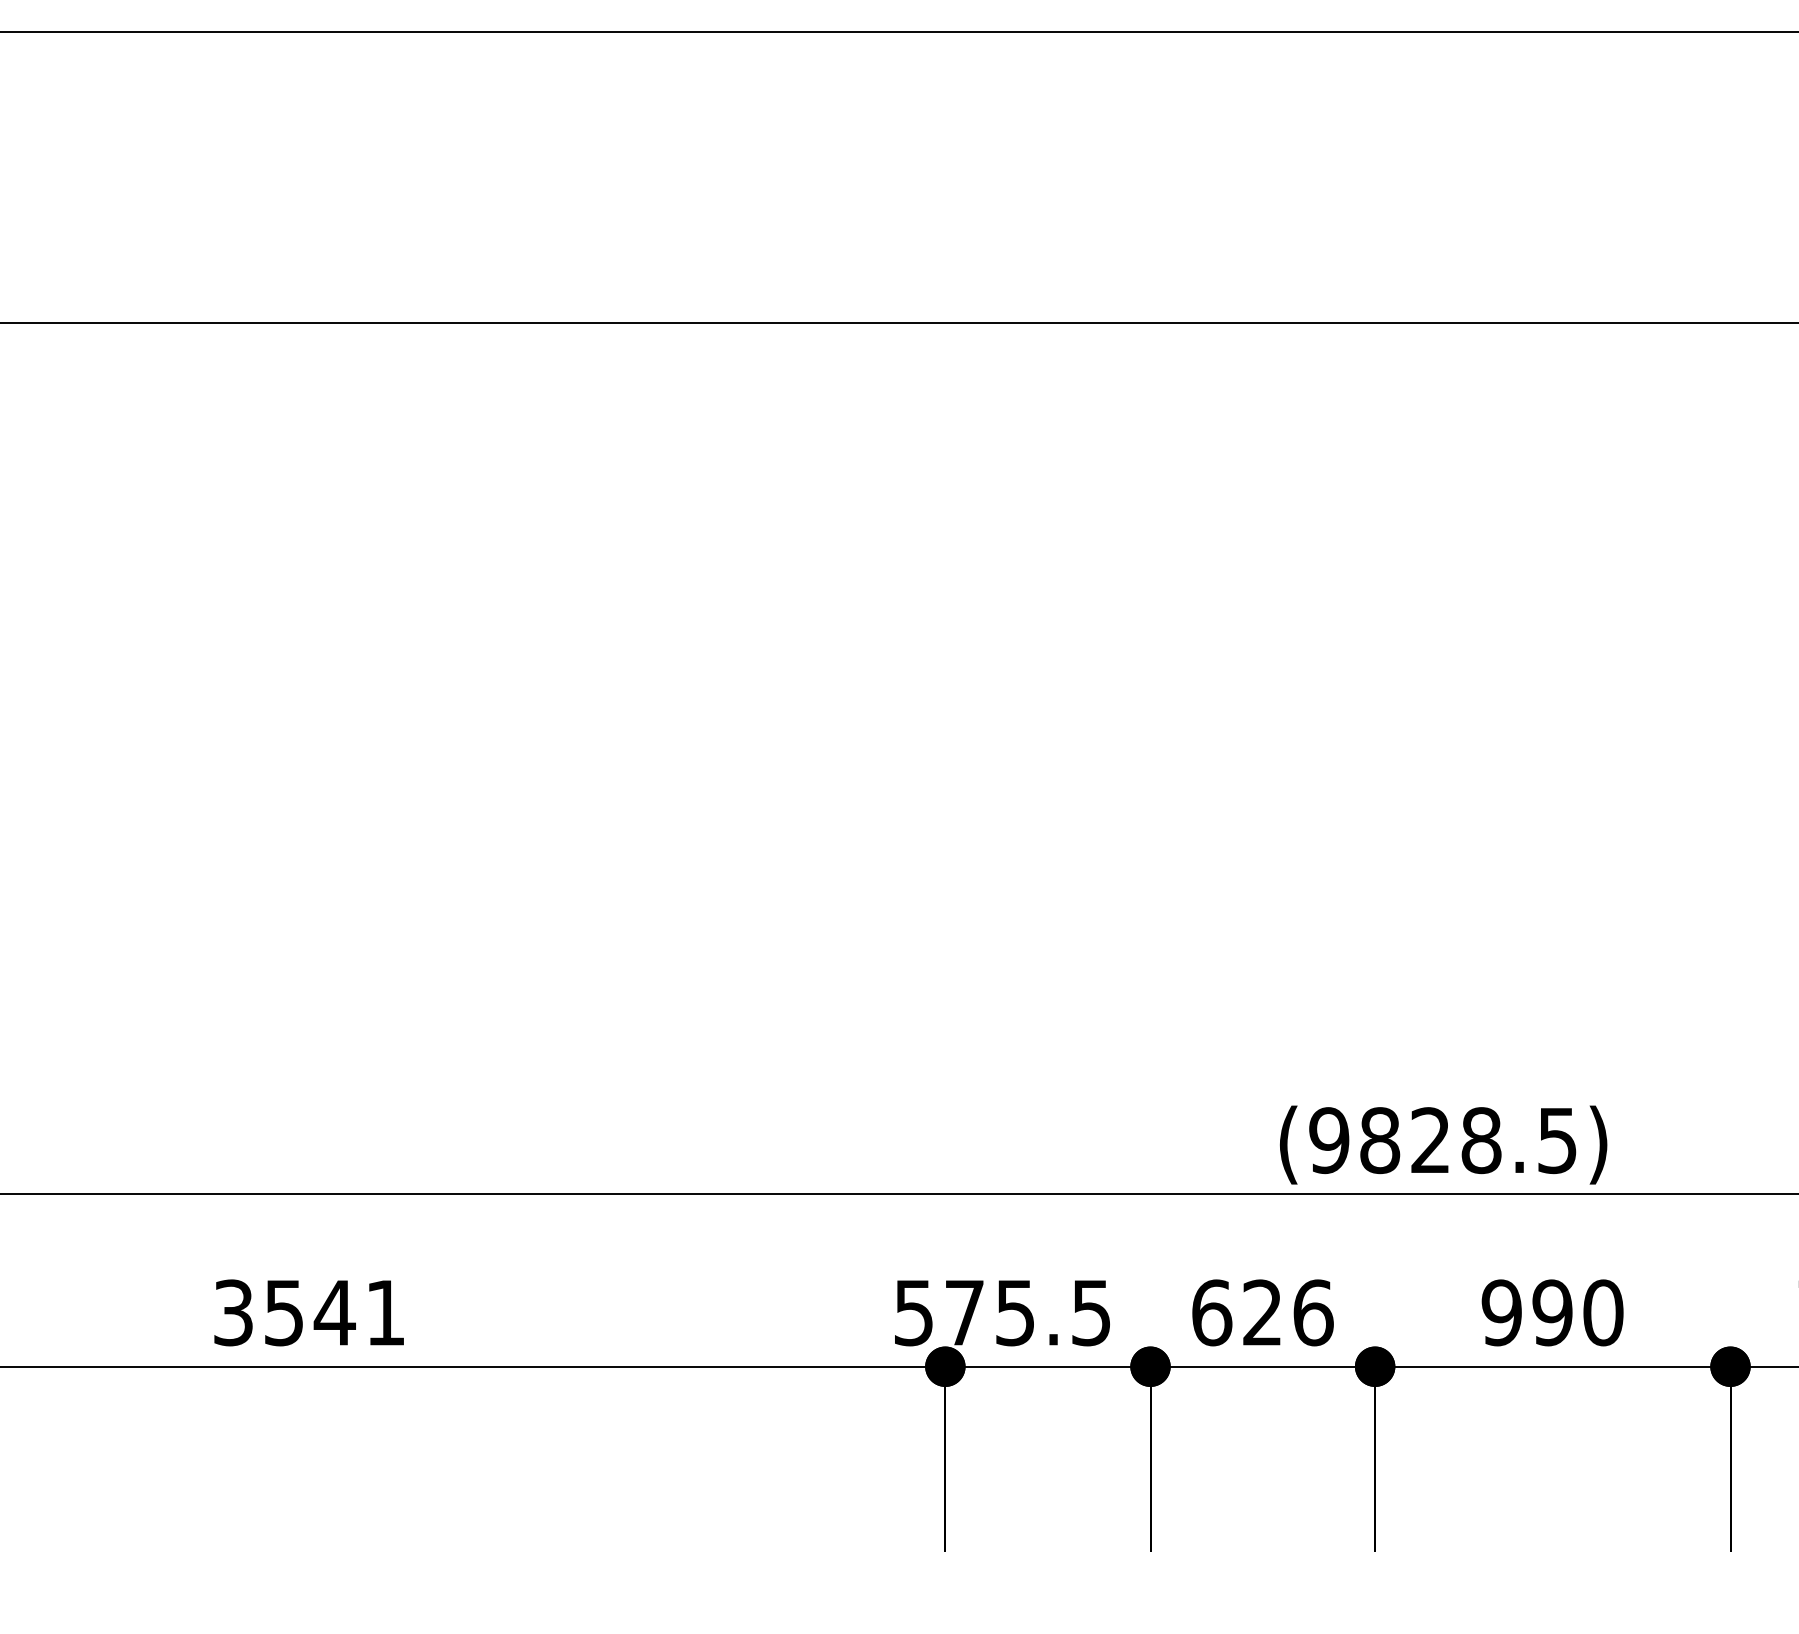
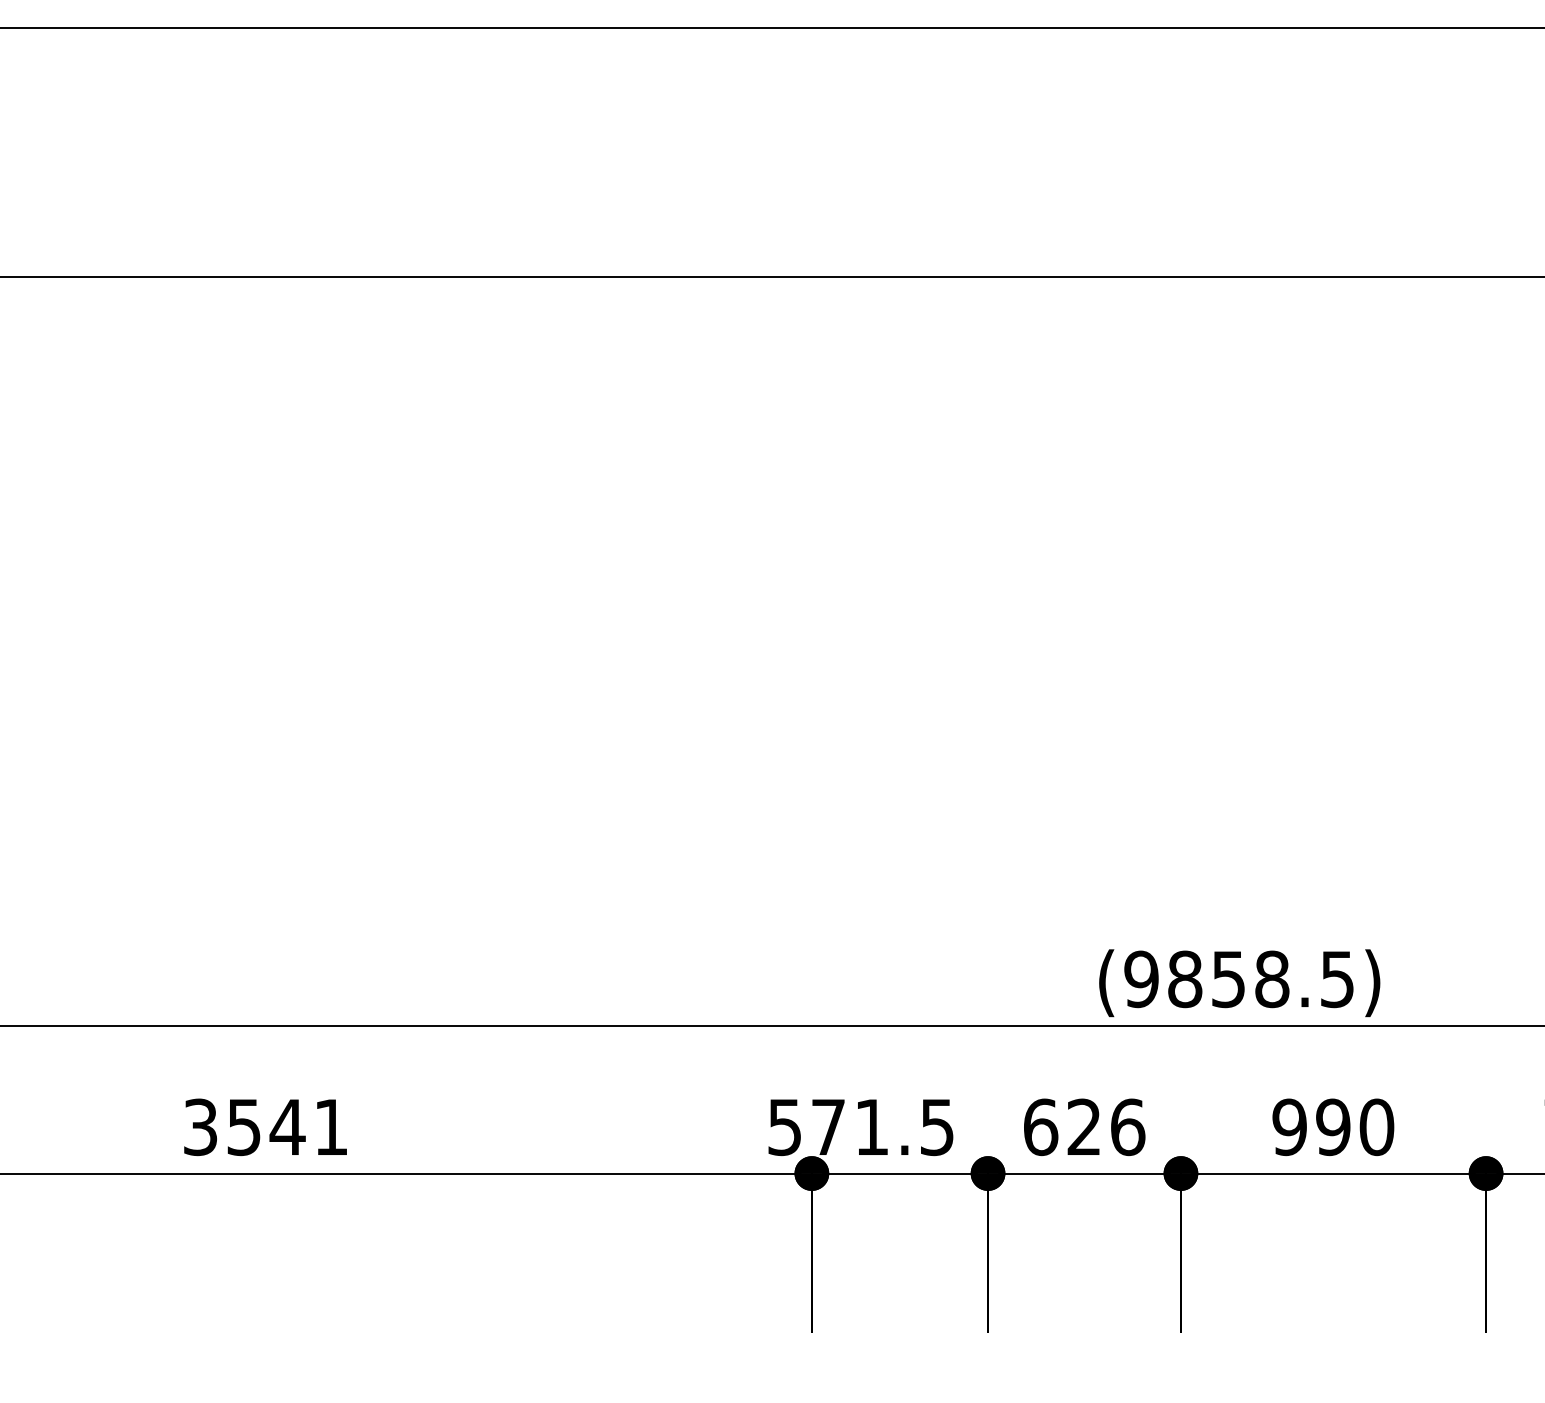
text: (1430, 1140) -> (1228, 979), (9828.5) -> (9858.5)
text: (1014, 1313) -> (871, 1127), 575.5 -> 571.5

